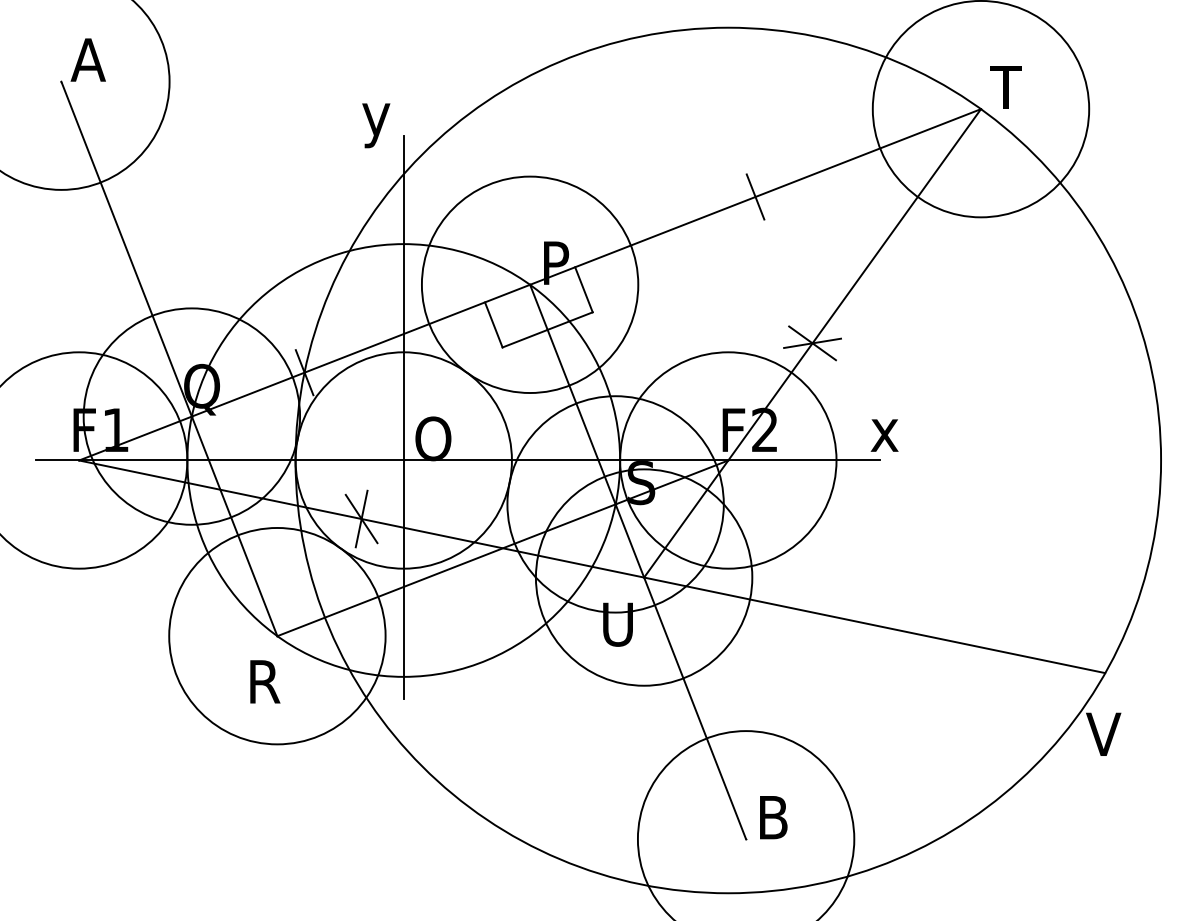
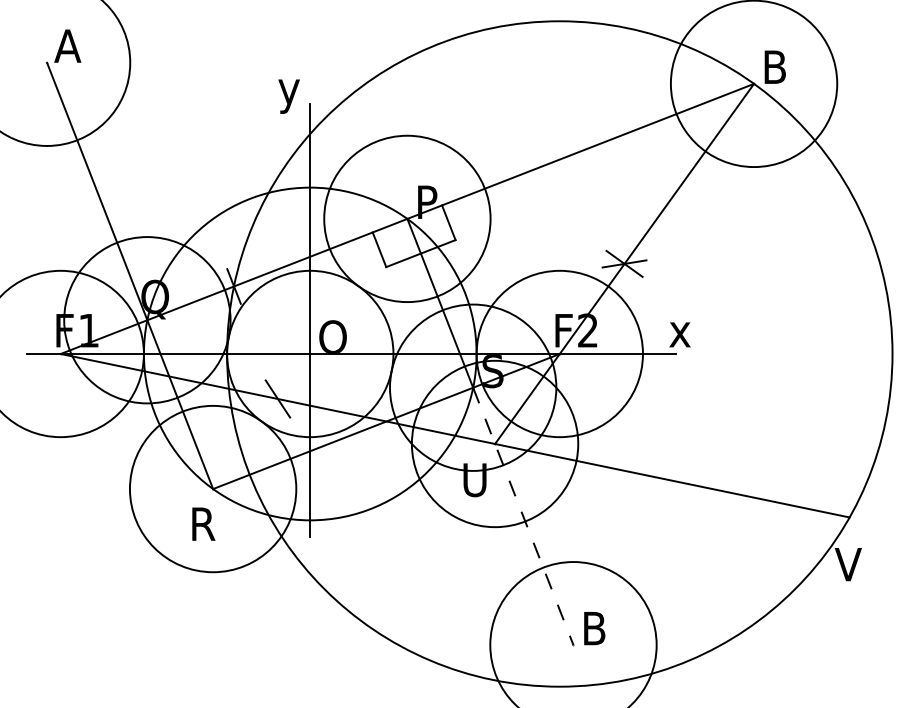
text: (1006, 87) -> (773, 67), T -> B
line: (755, 196) -> (580, 151), removed
line: (361, 518) -> (277, 398), removed
line: (680, 671) -> (523, 516), solid -> dashed

